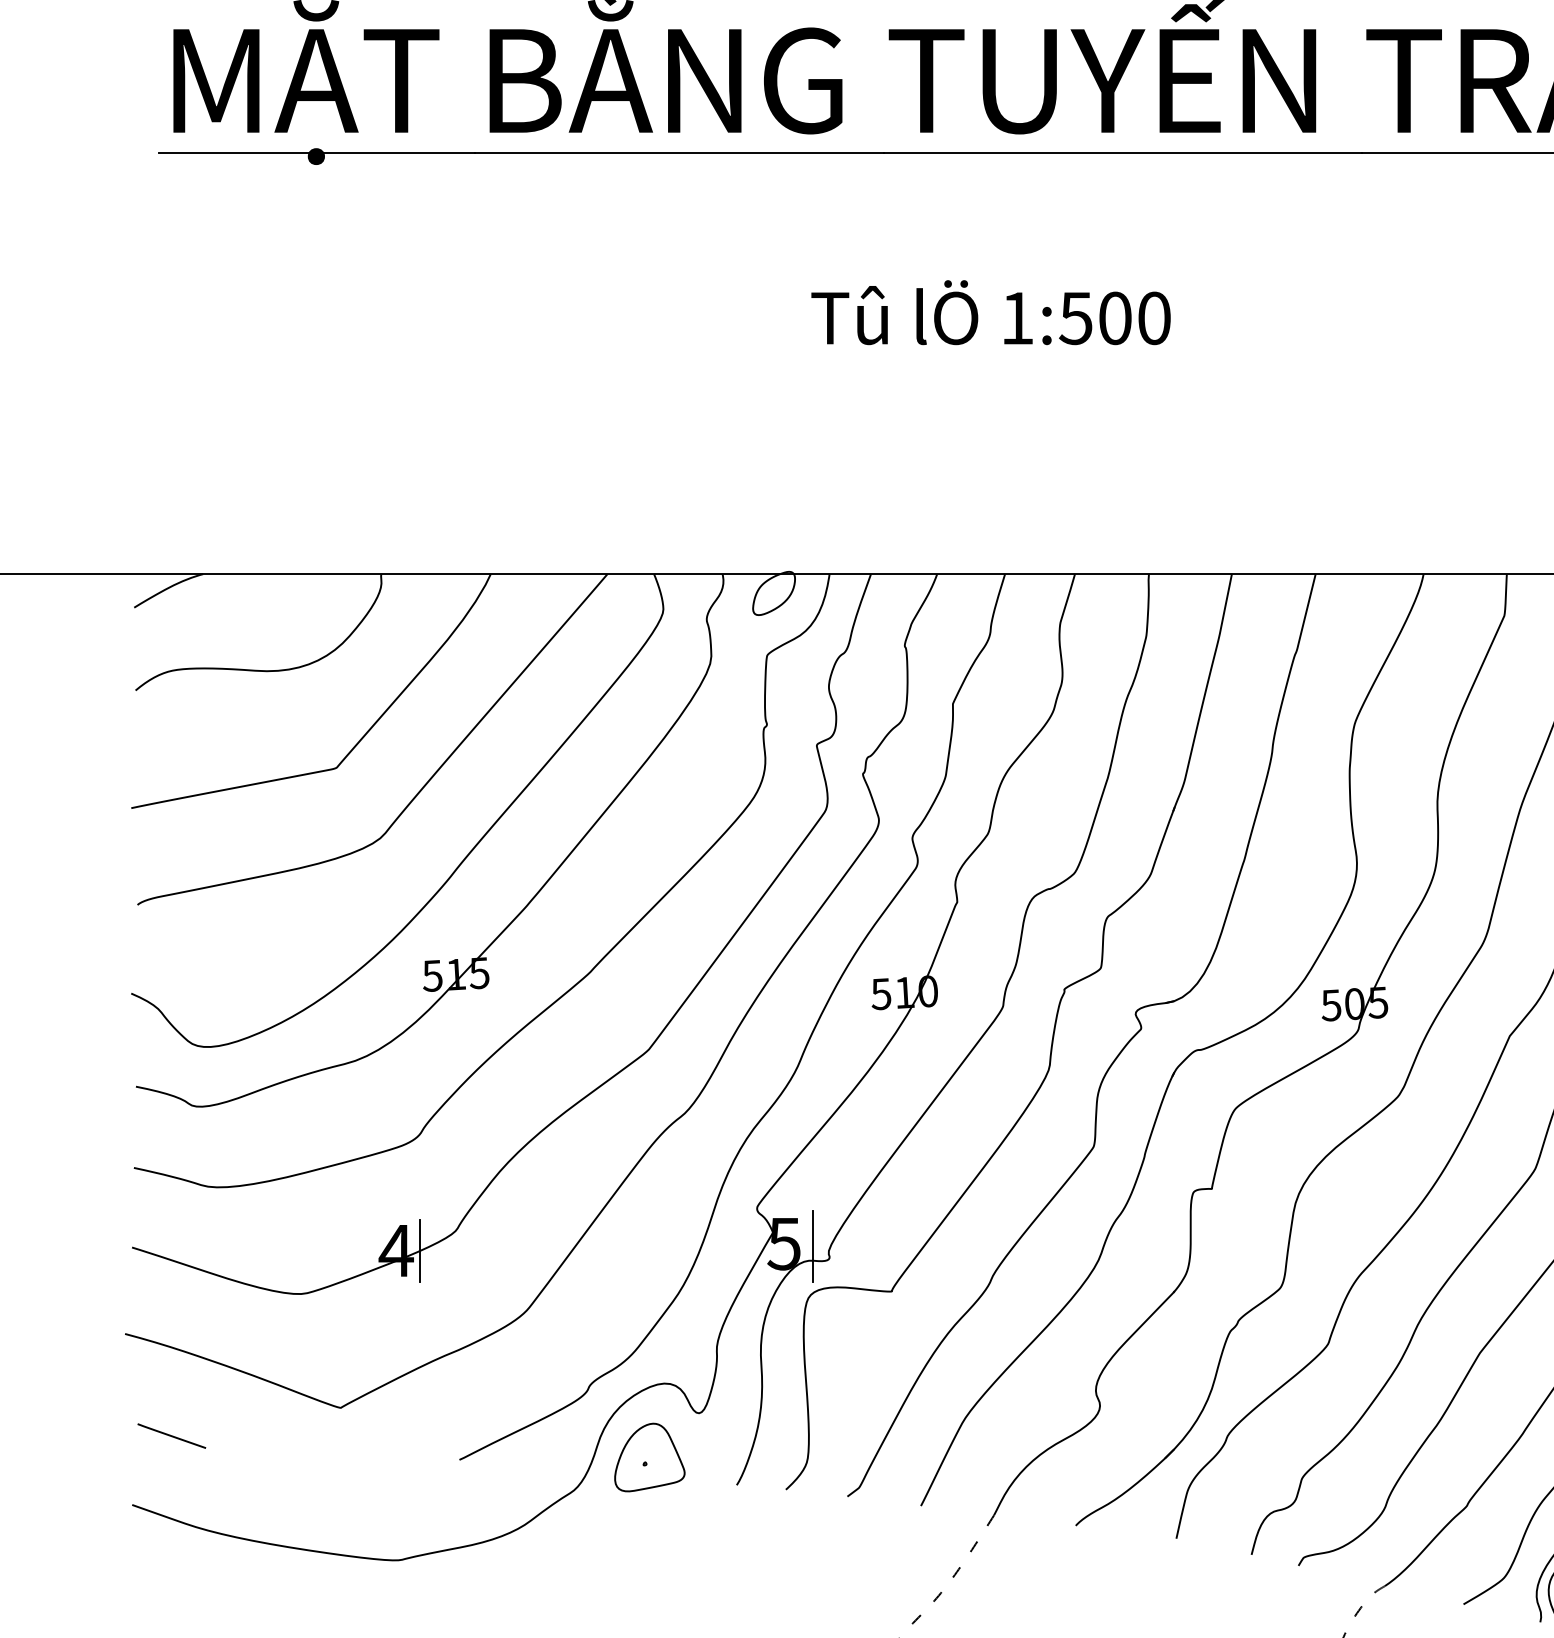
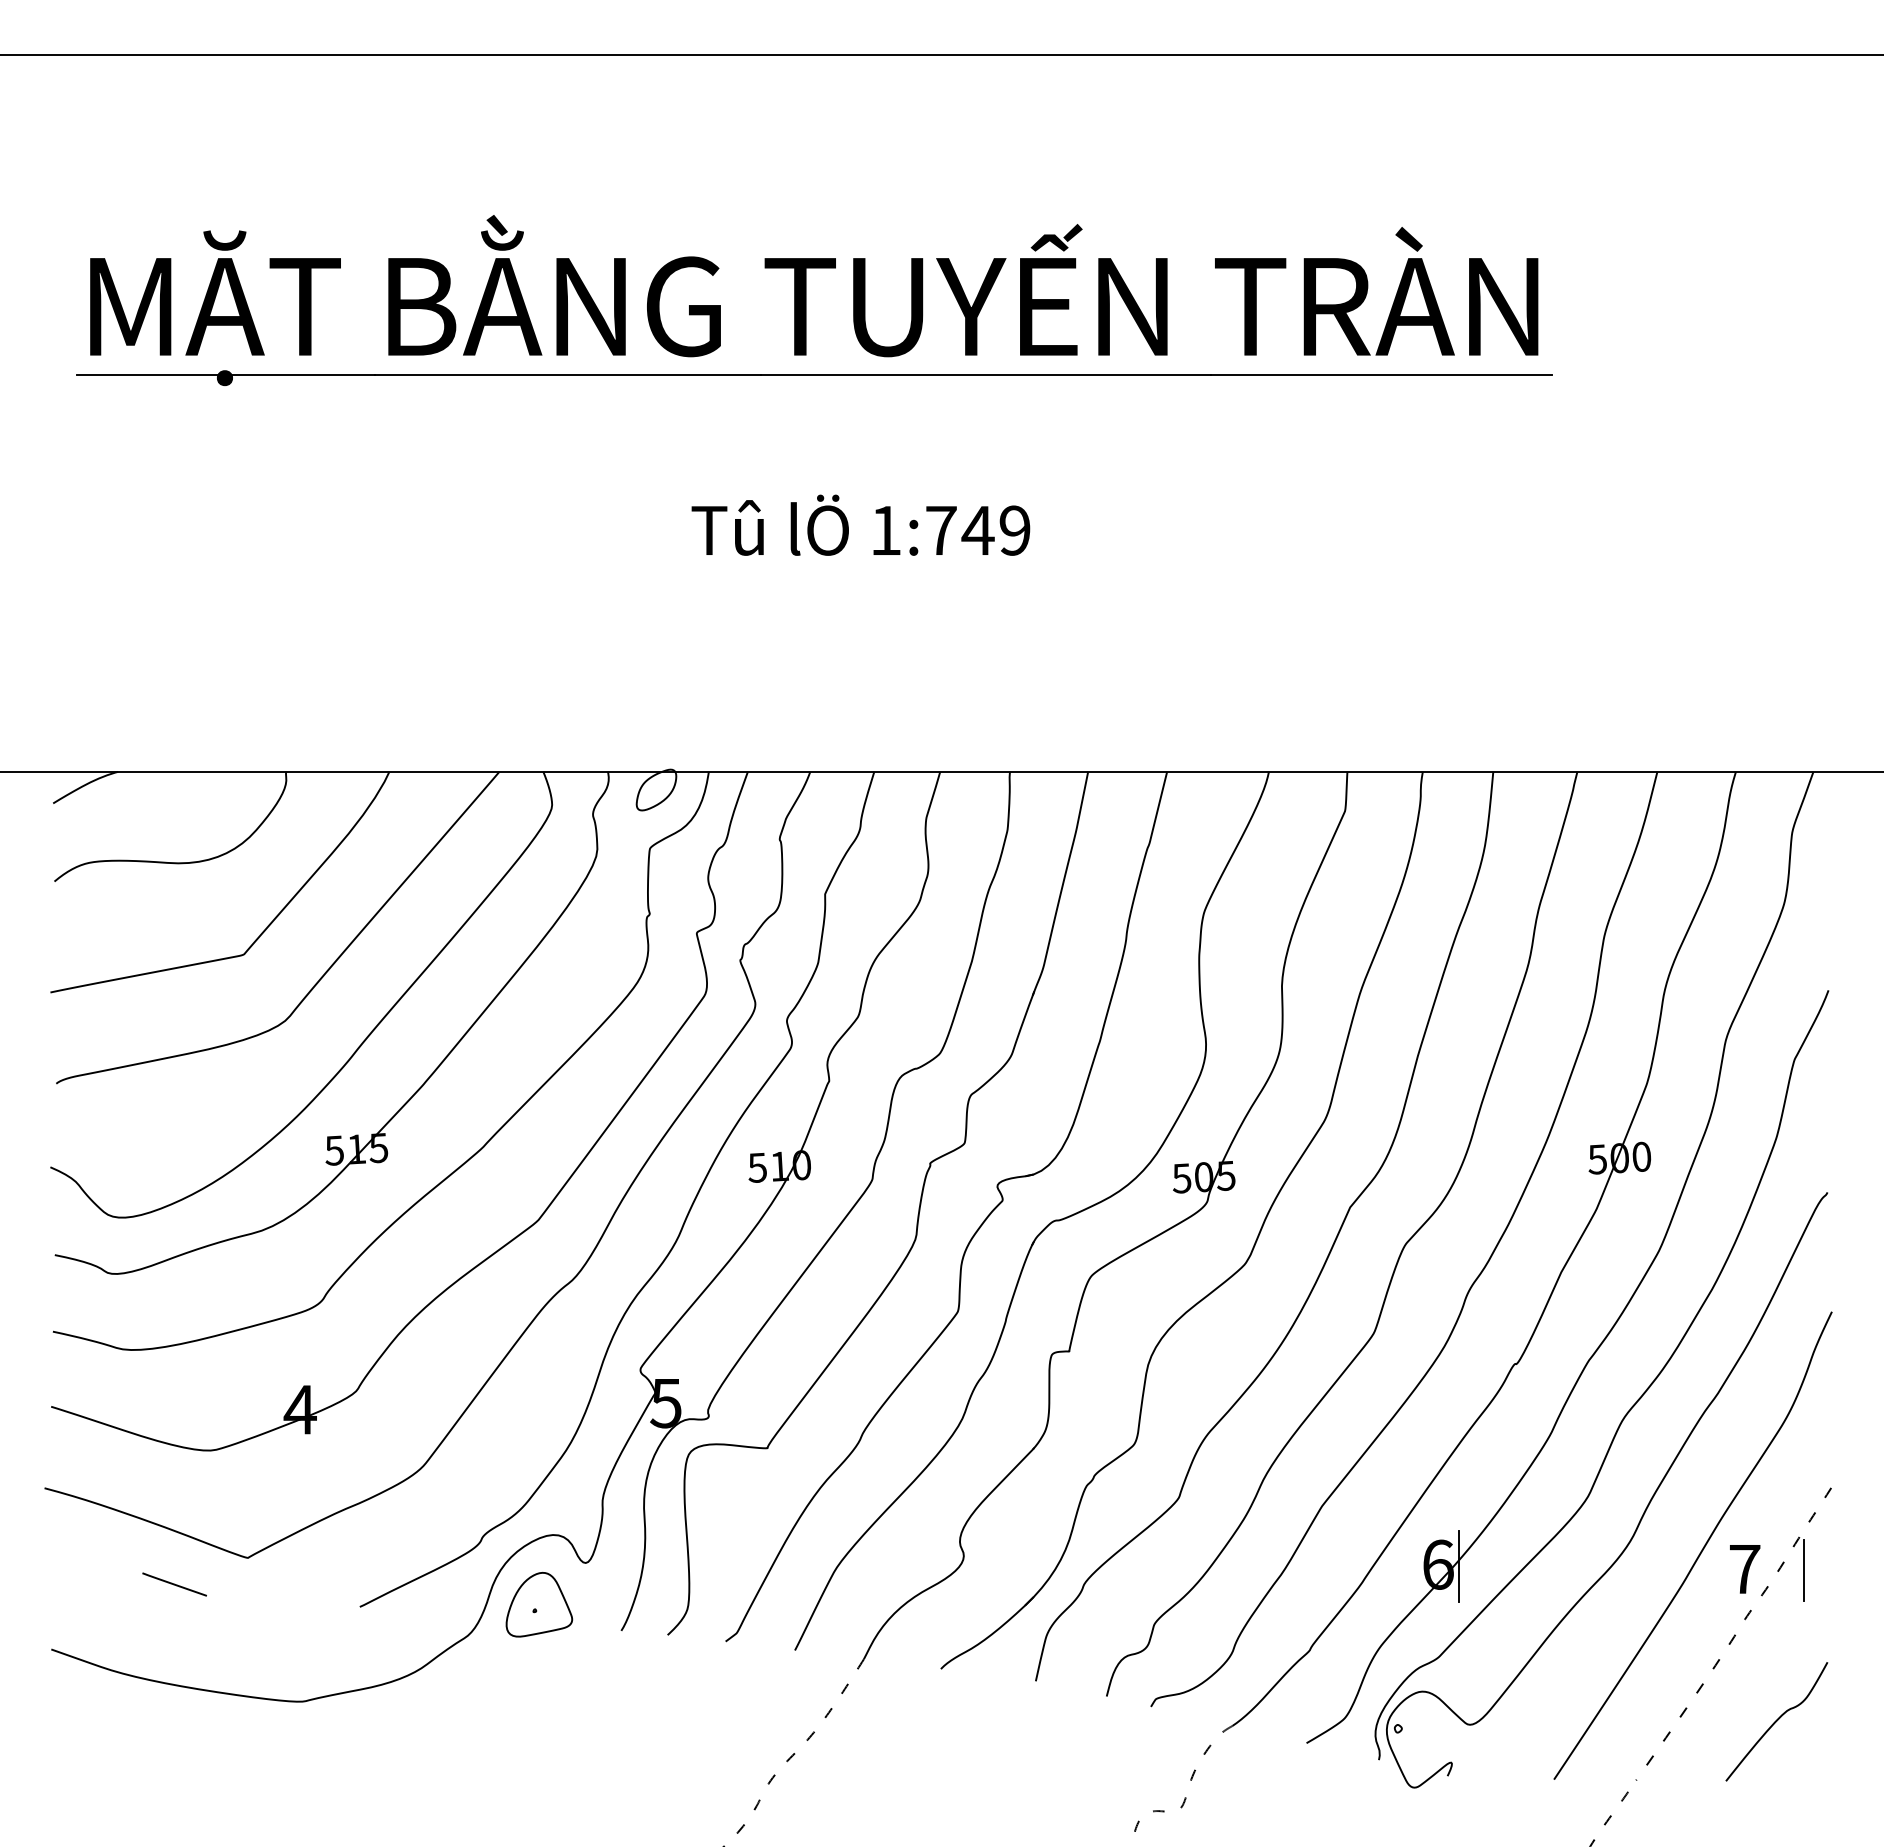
text: (1114, 318) -> (977, 530), 1:500 -> 1:749
line: (813, 1246) -> (693, 1405), removed
line: (420, 1250) -> (323, 1409), removed
line: (171, 1436) -> (174, 1584), moved

